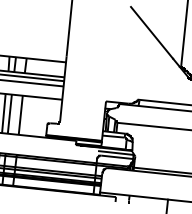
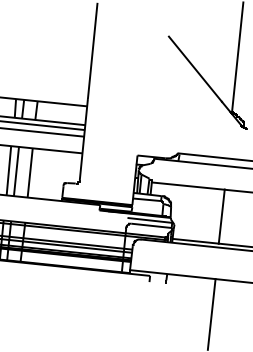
line: (172, 149) -> (221, 216), added

